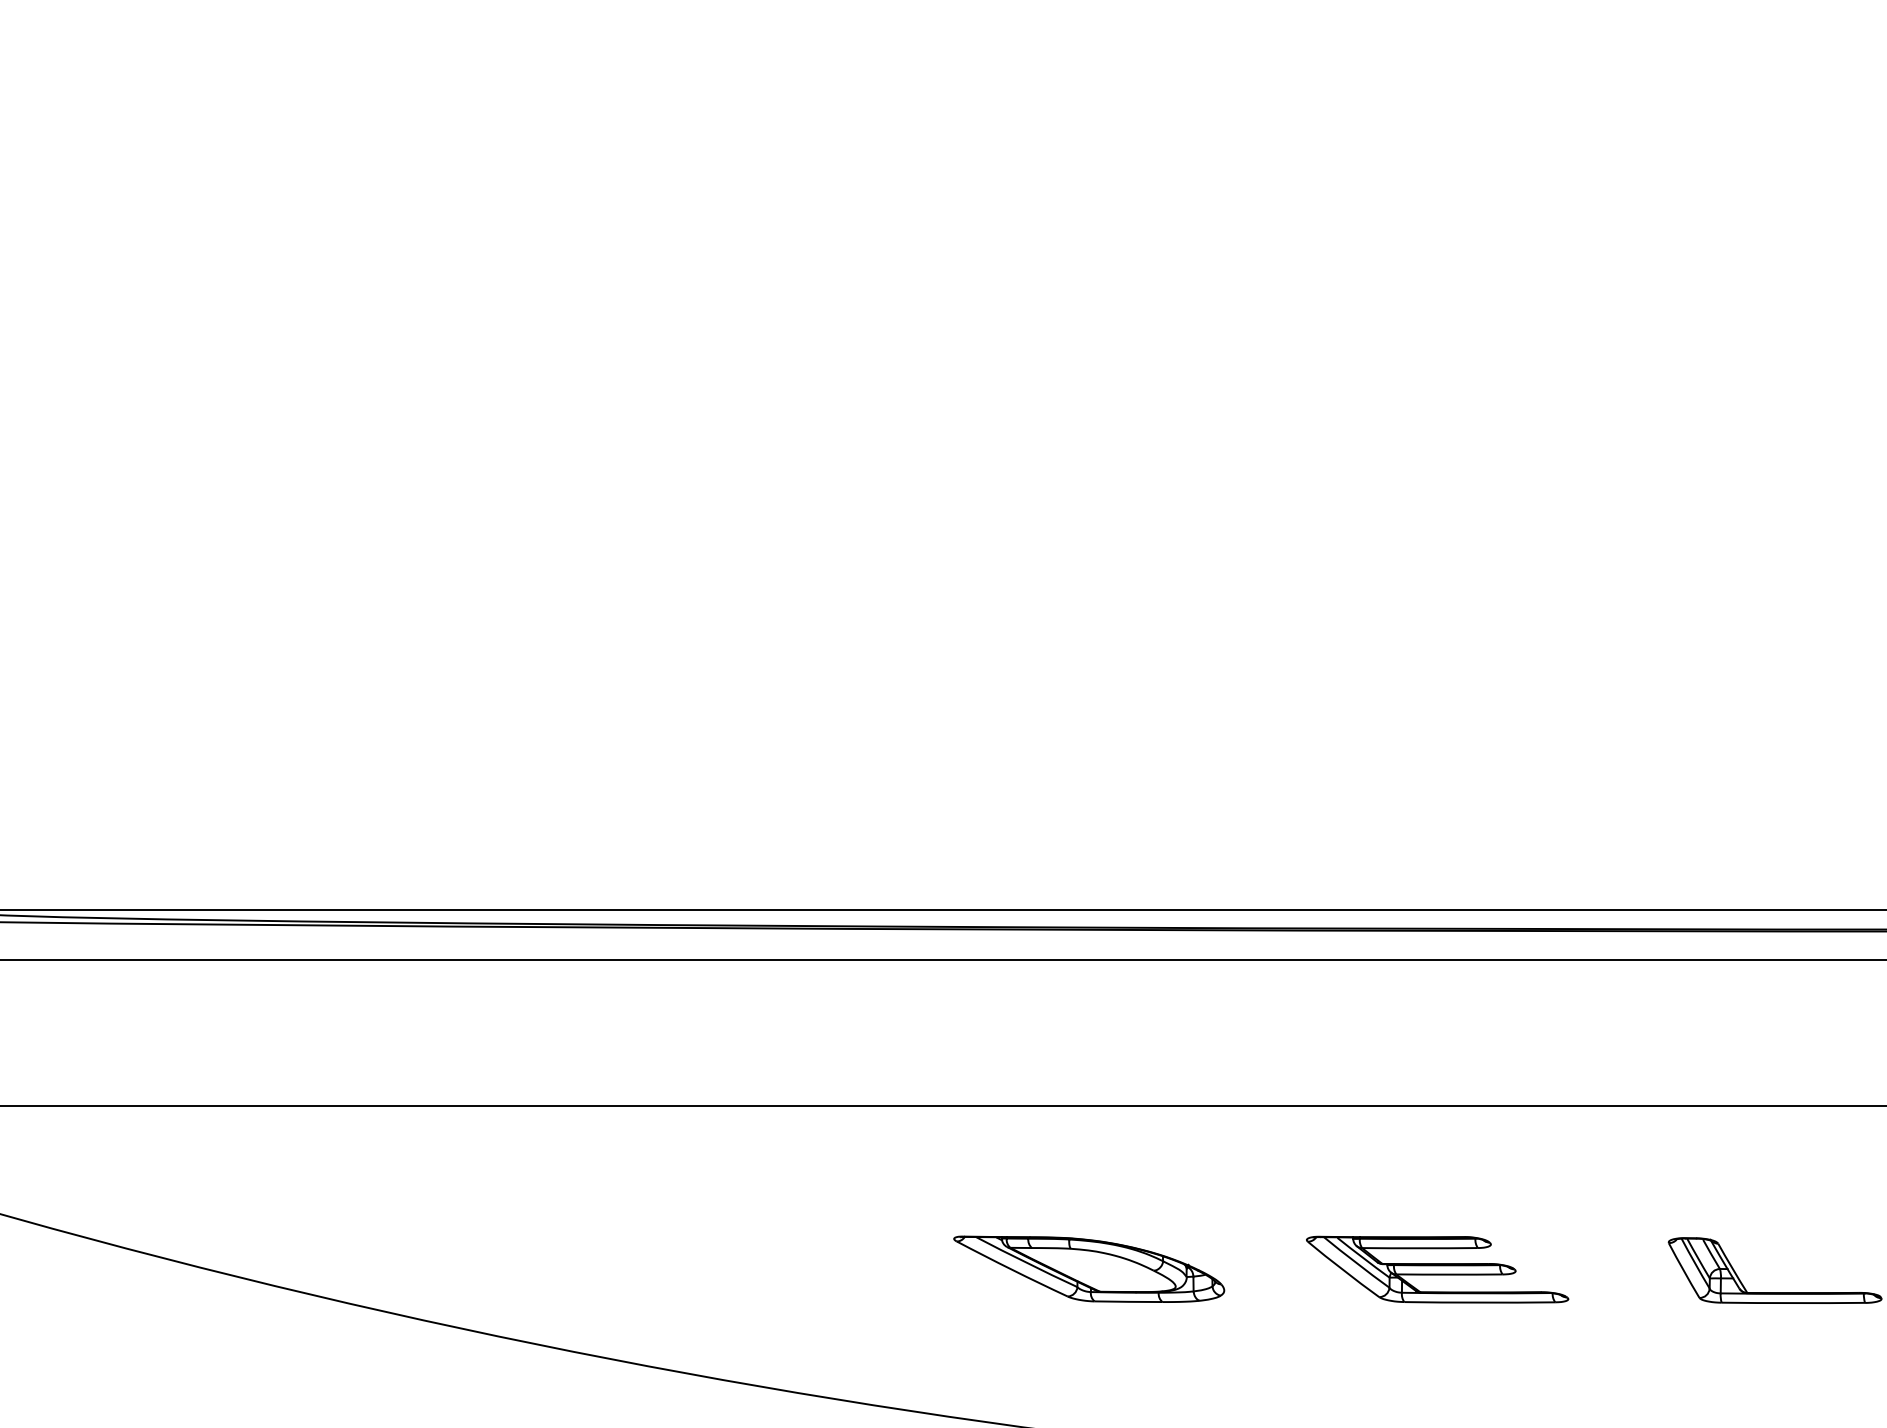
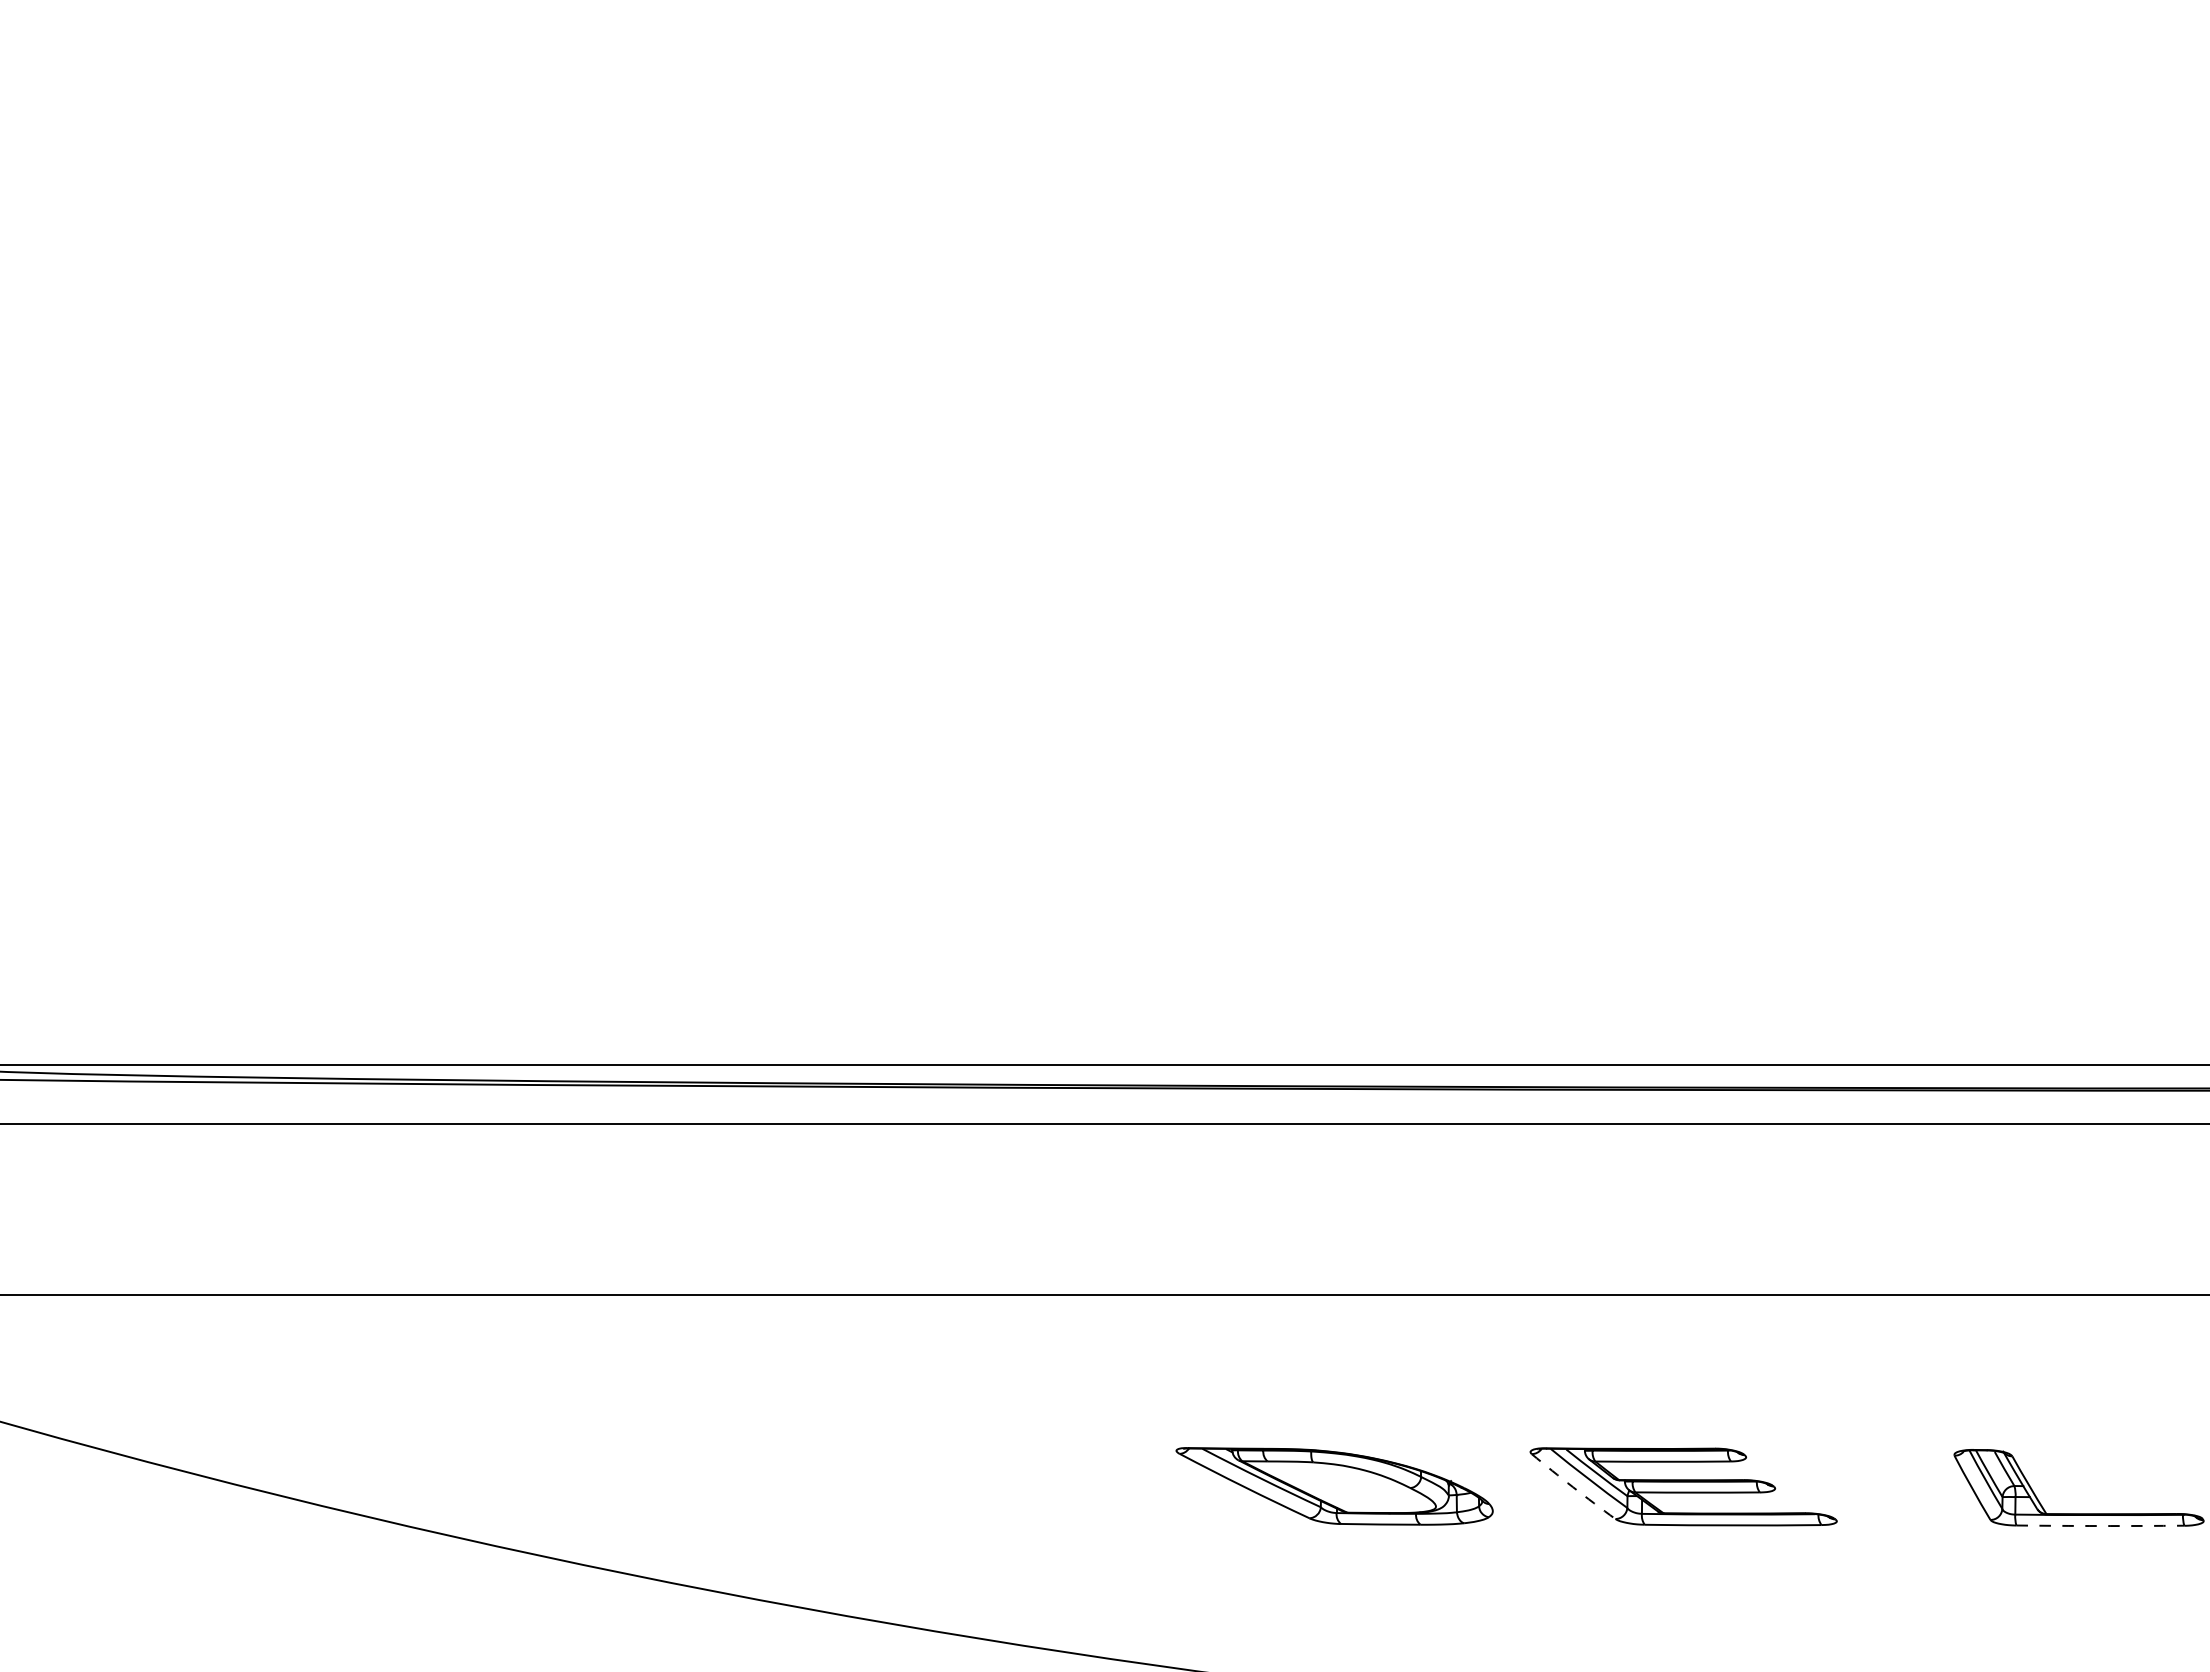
part: (1089, 1269) -> (1334, 1486), moved
arc: (1343, 1270) -> (1573, 1487), solid -> dashed
arc: (1793, 1303) -> (2100, 1526), solid -> dashed

